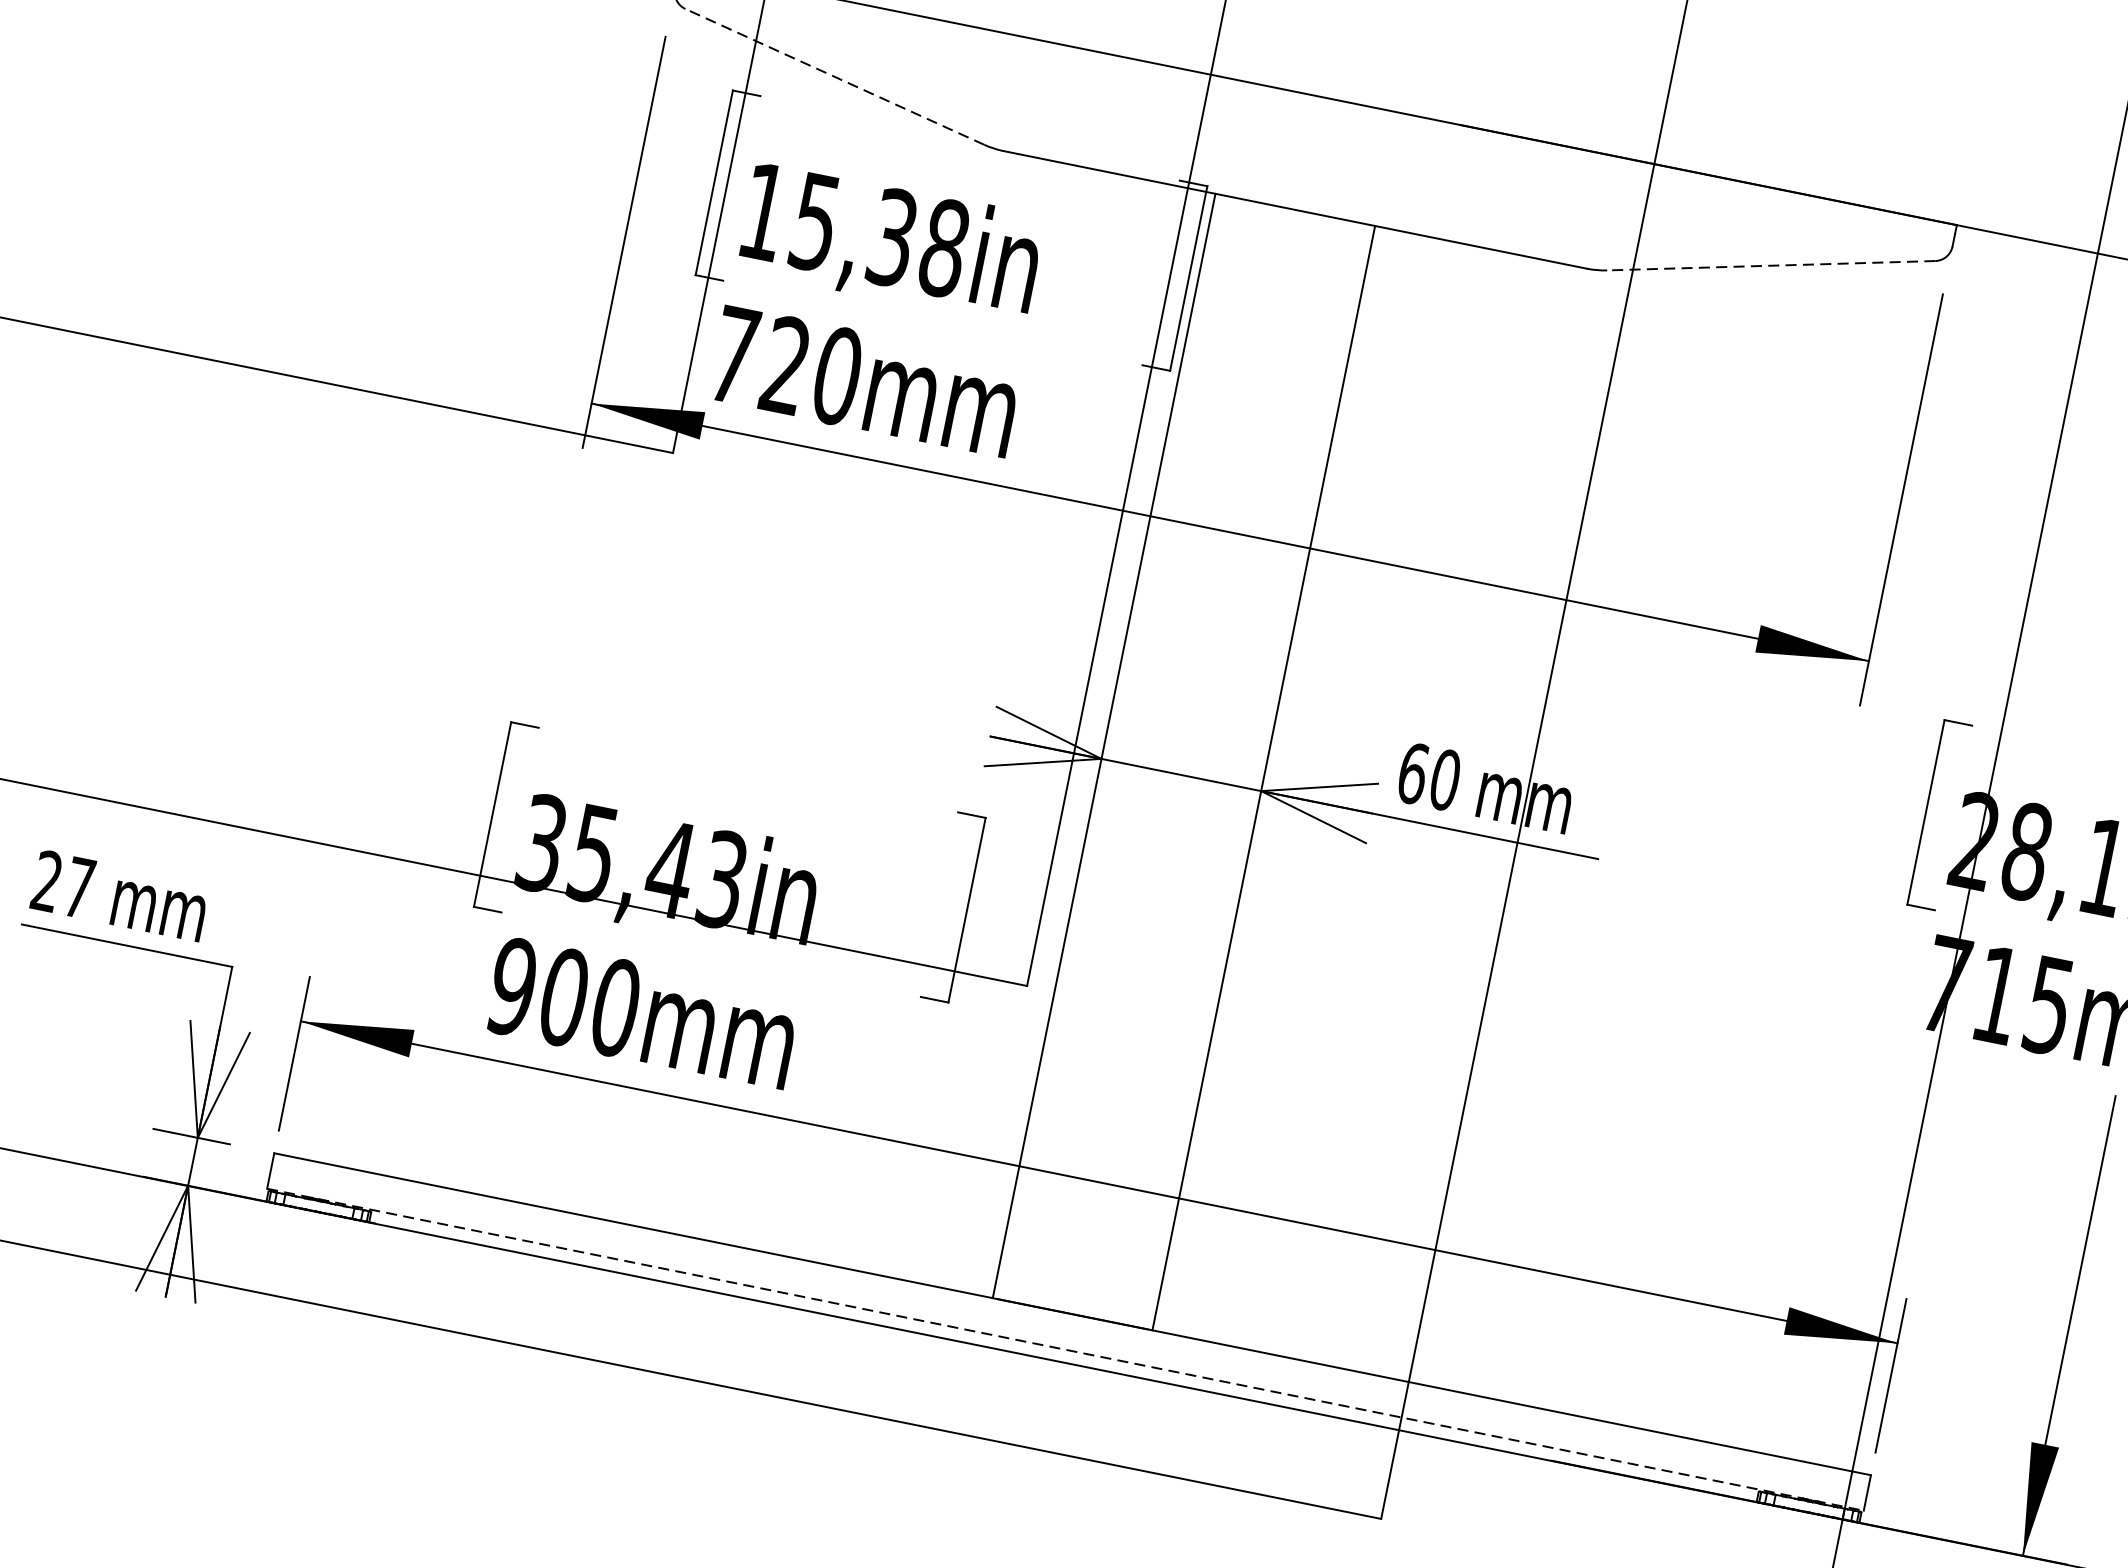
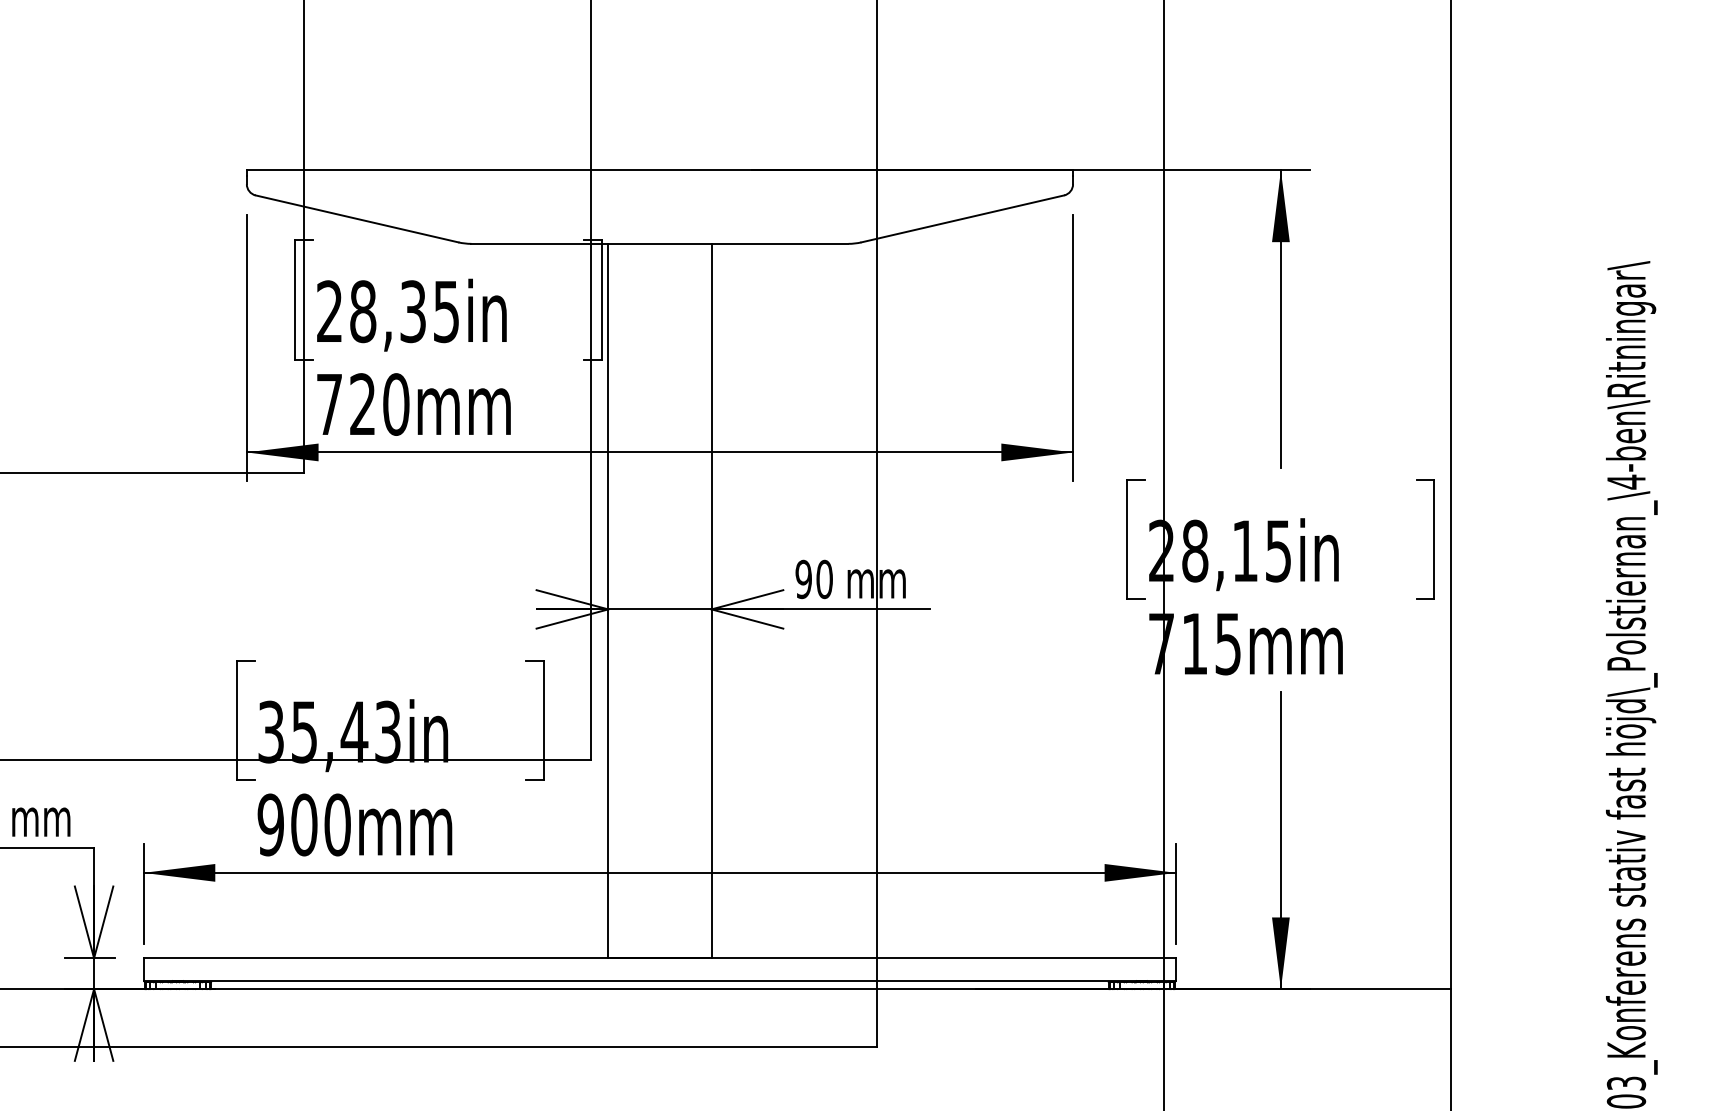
line: (834, 76) -> (356, 218), dashed -> solid
text: (854, 229) -> (388, 311), 15,38in -> 28,35in
line: (1770, 266) -> (962, 219), dashed -> solid
text: (1412, 773) -> (803, 579), 60 -> 90
line: (1066, 1350) -> (660, 981), dashed -> solid

